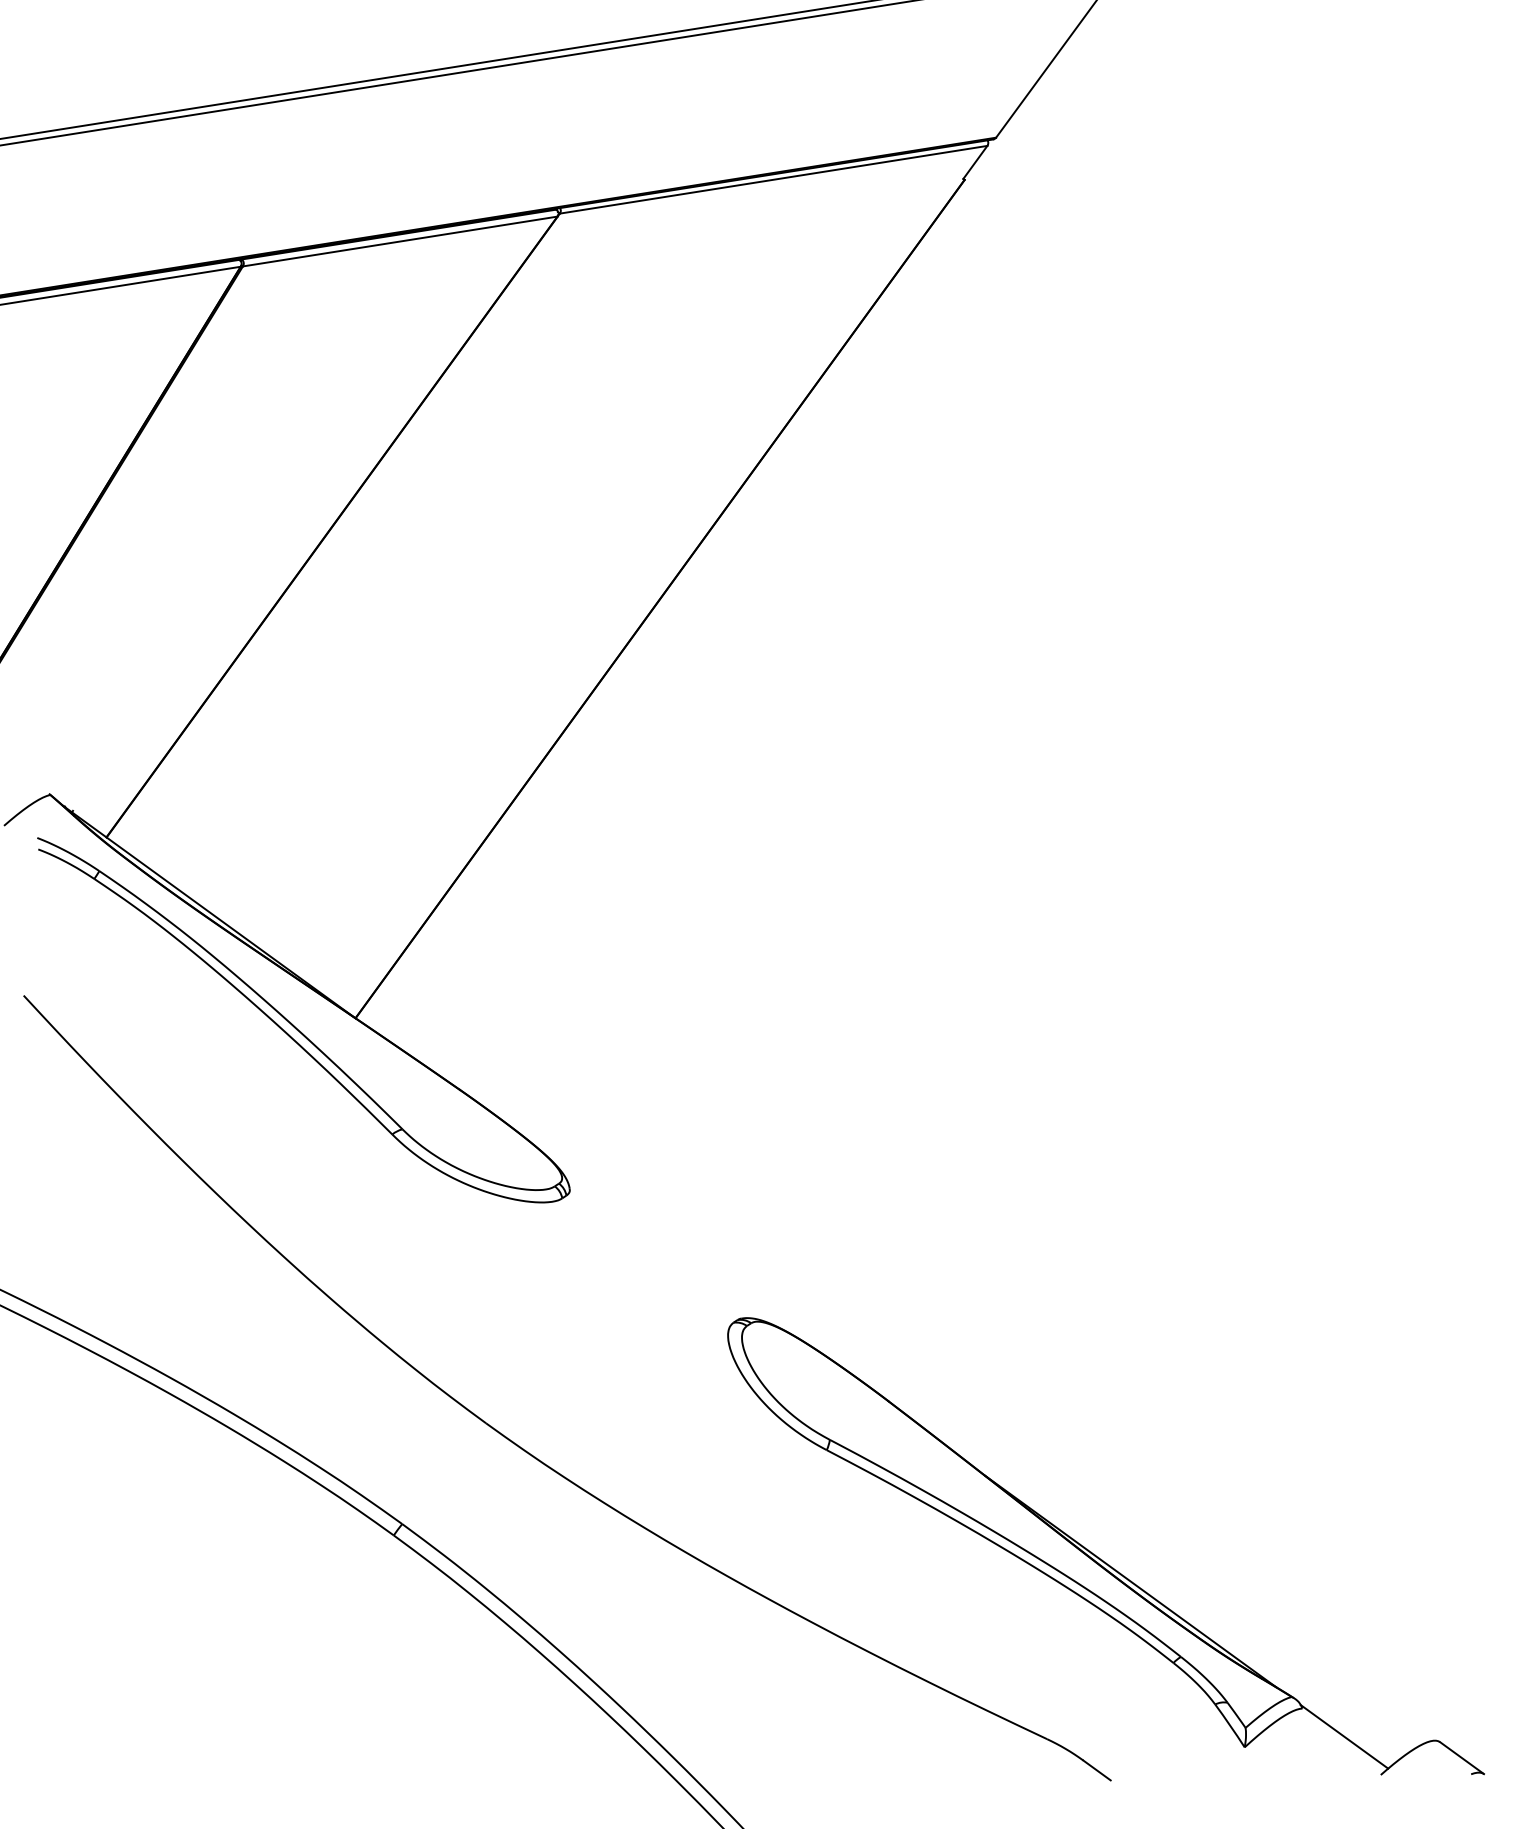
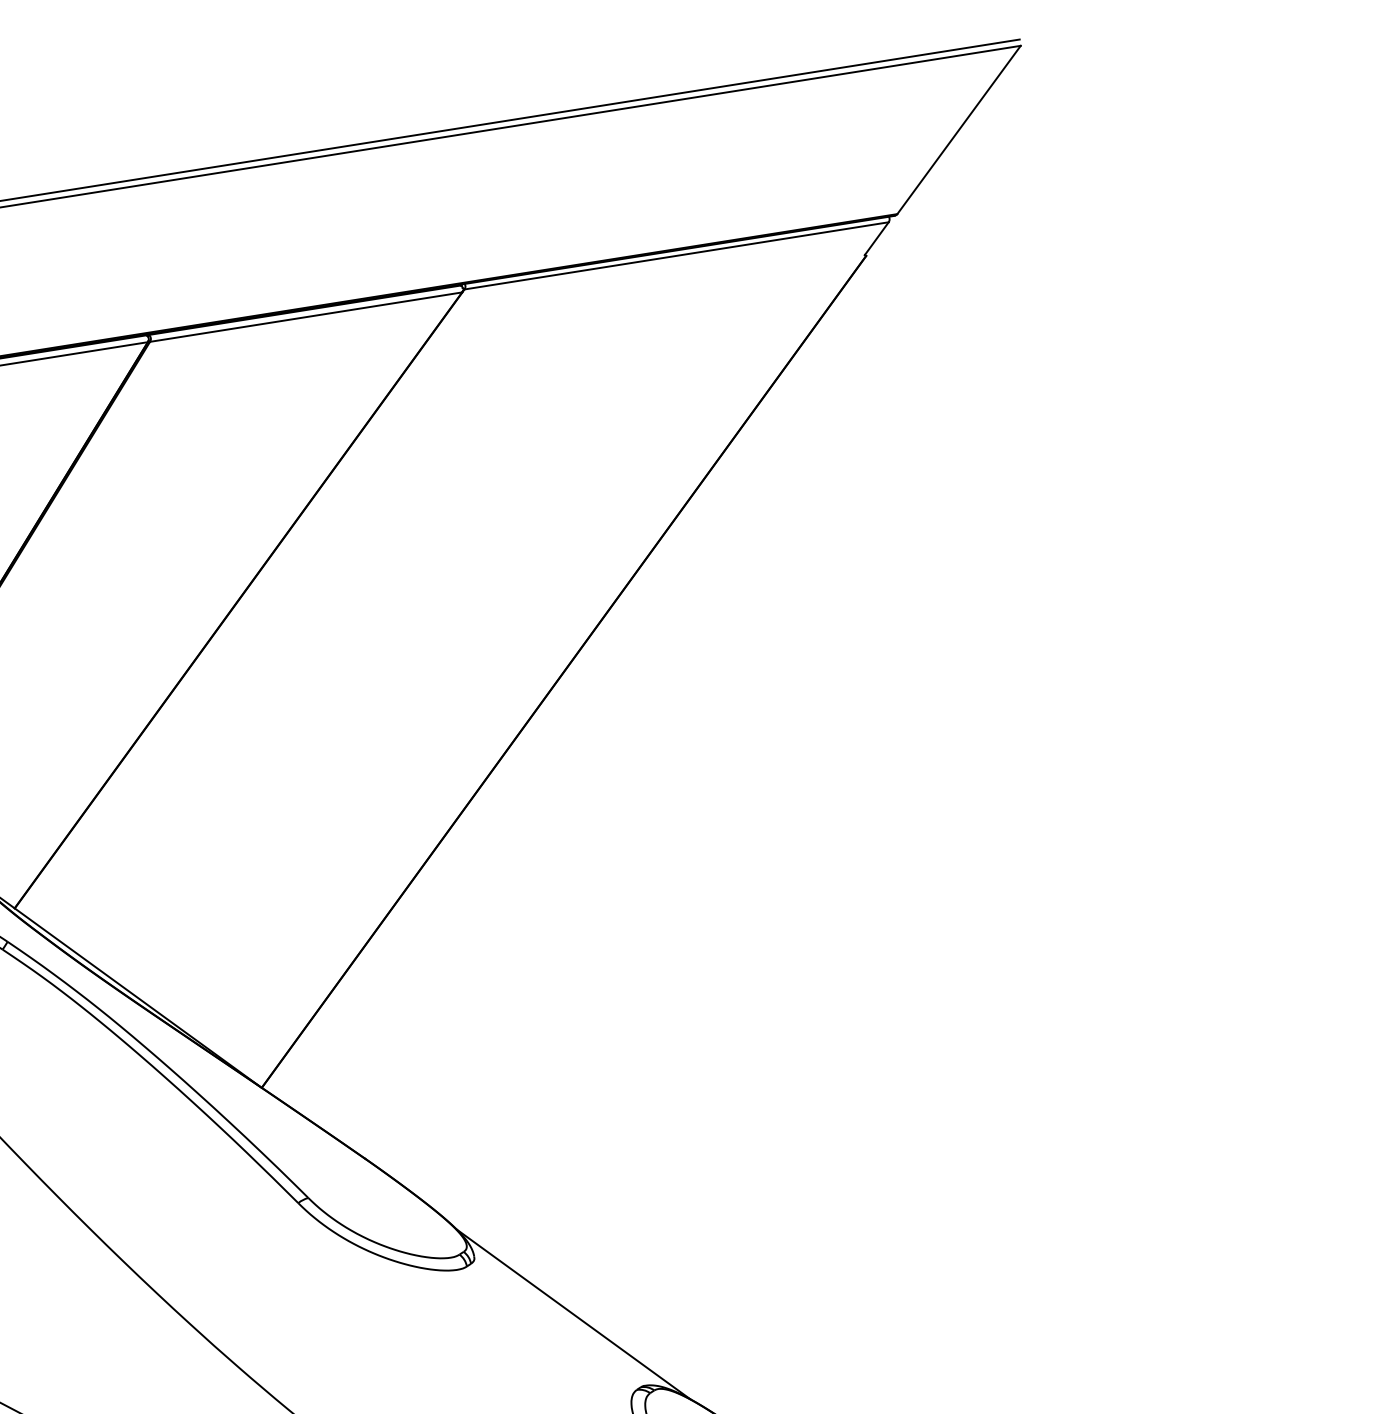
line: (669, 1246) -> (573, 1314), added

